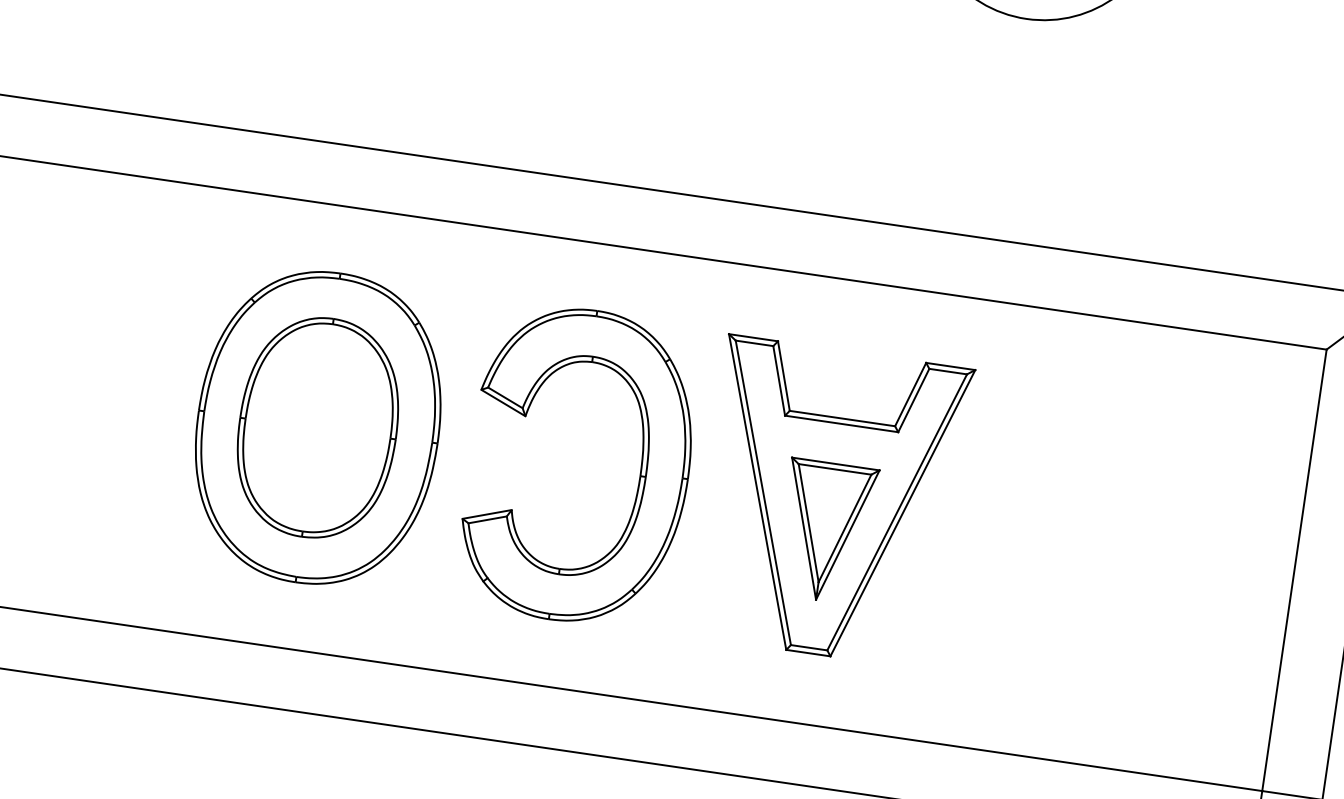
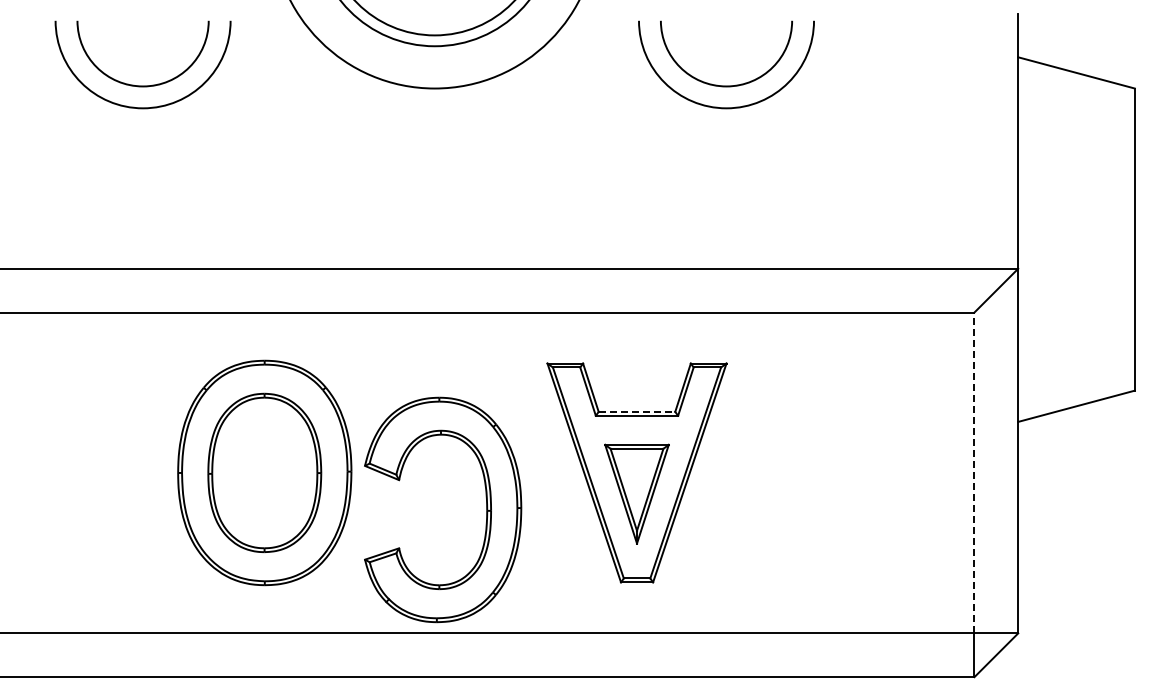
line: (843, 418) -> (637, 411), solid -> dashed
part: (639, 474) -> (486, 509), moved
line: (1294, 569) -> (974, 472), solid -> dashed

